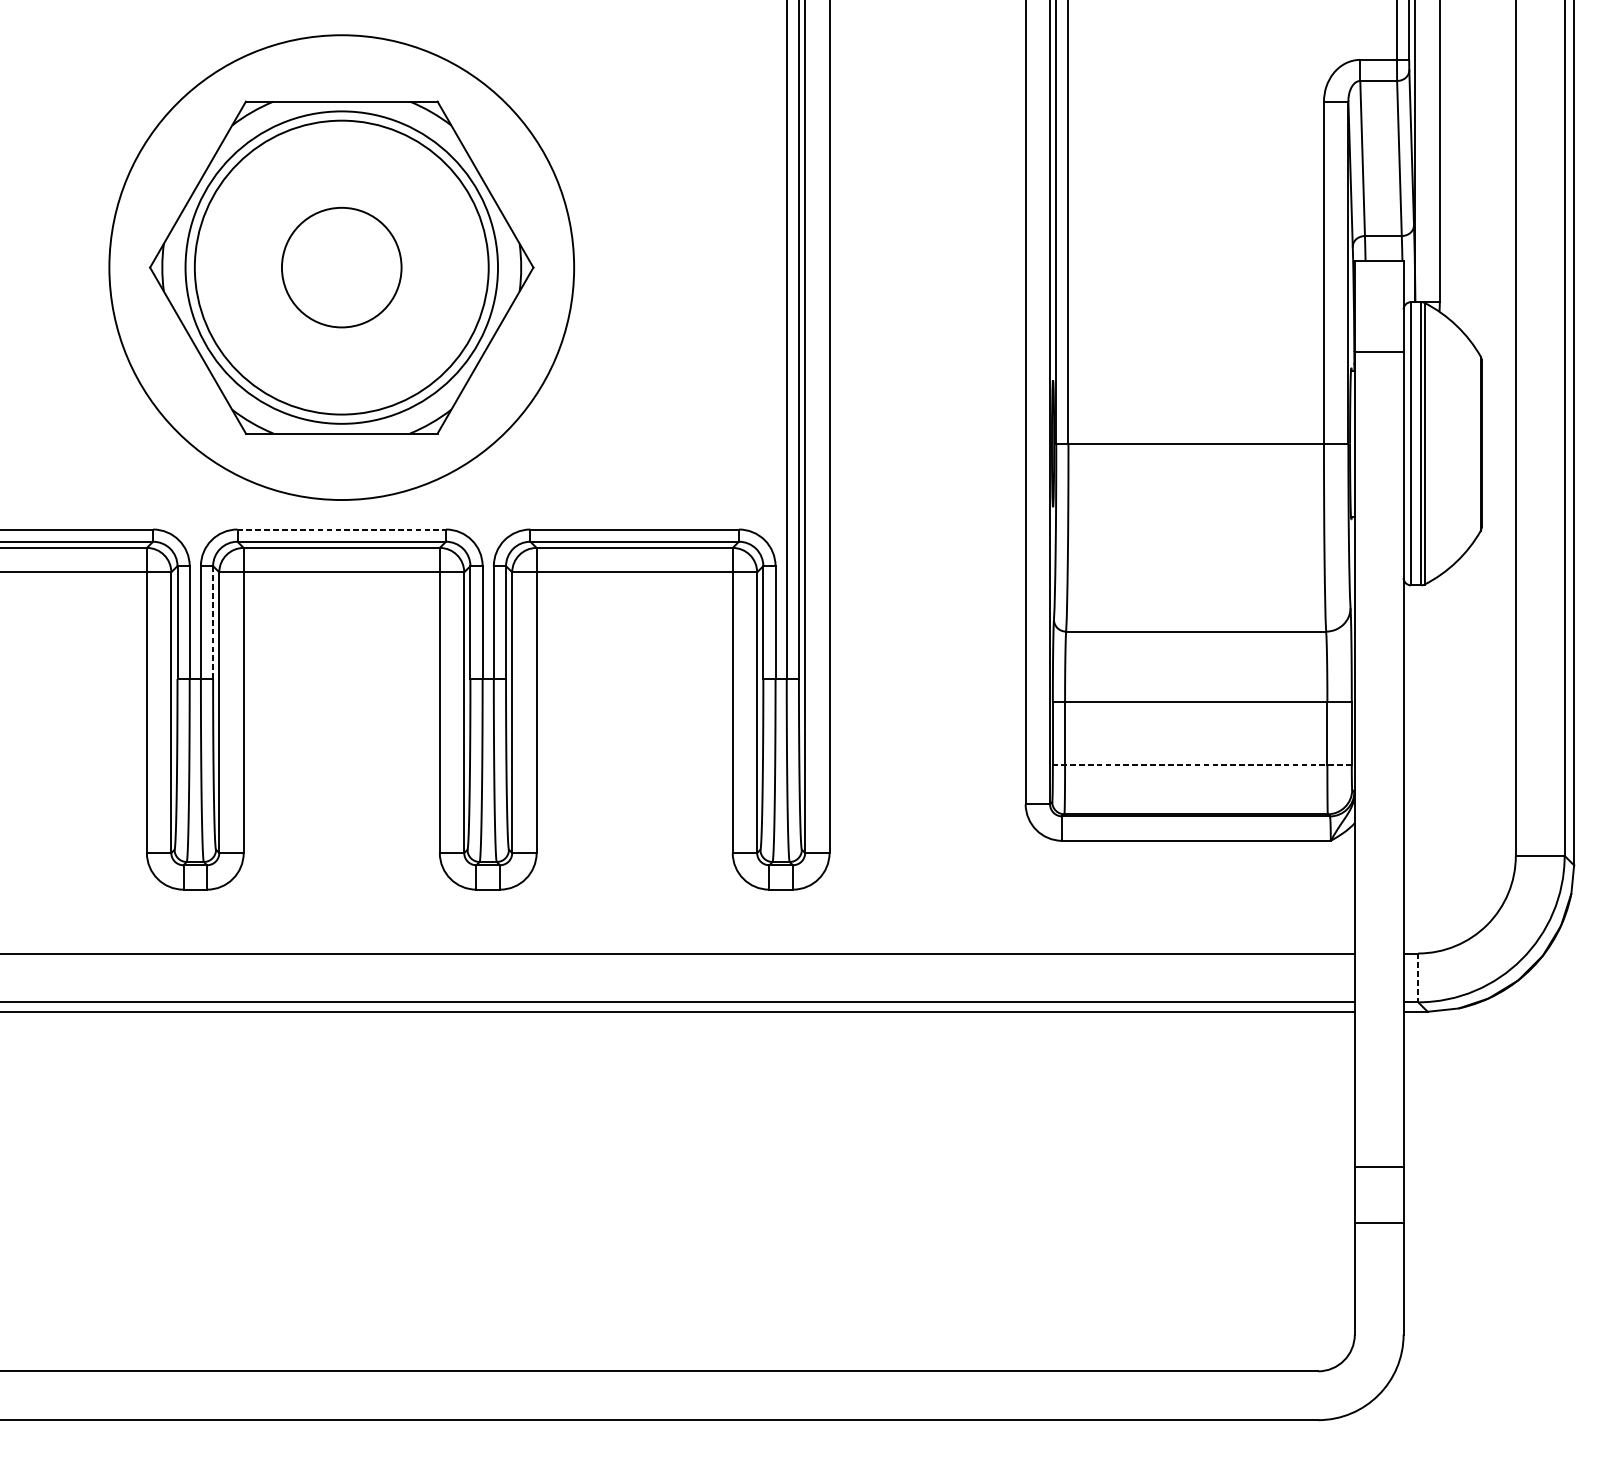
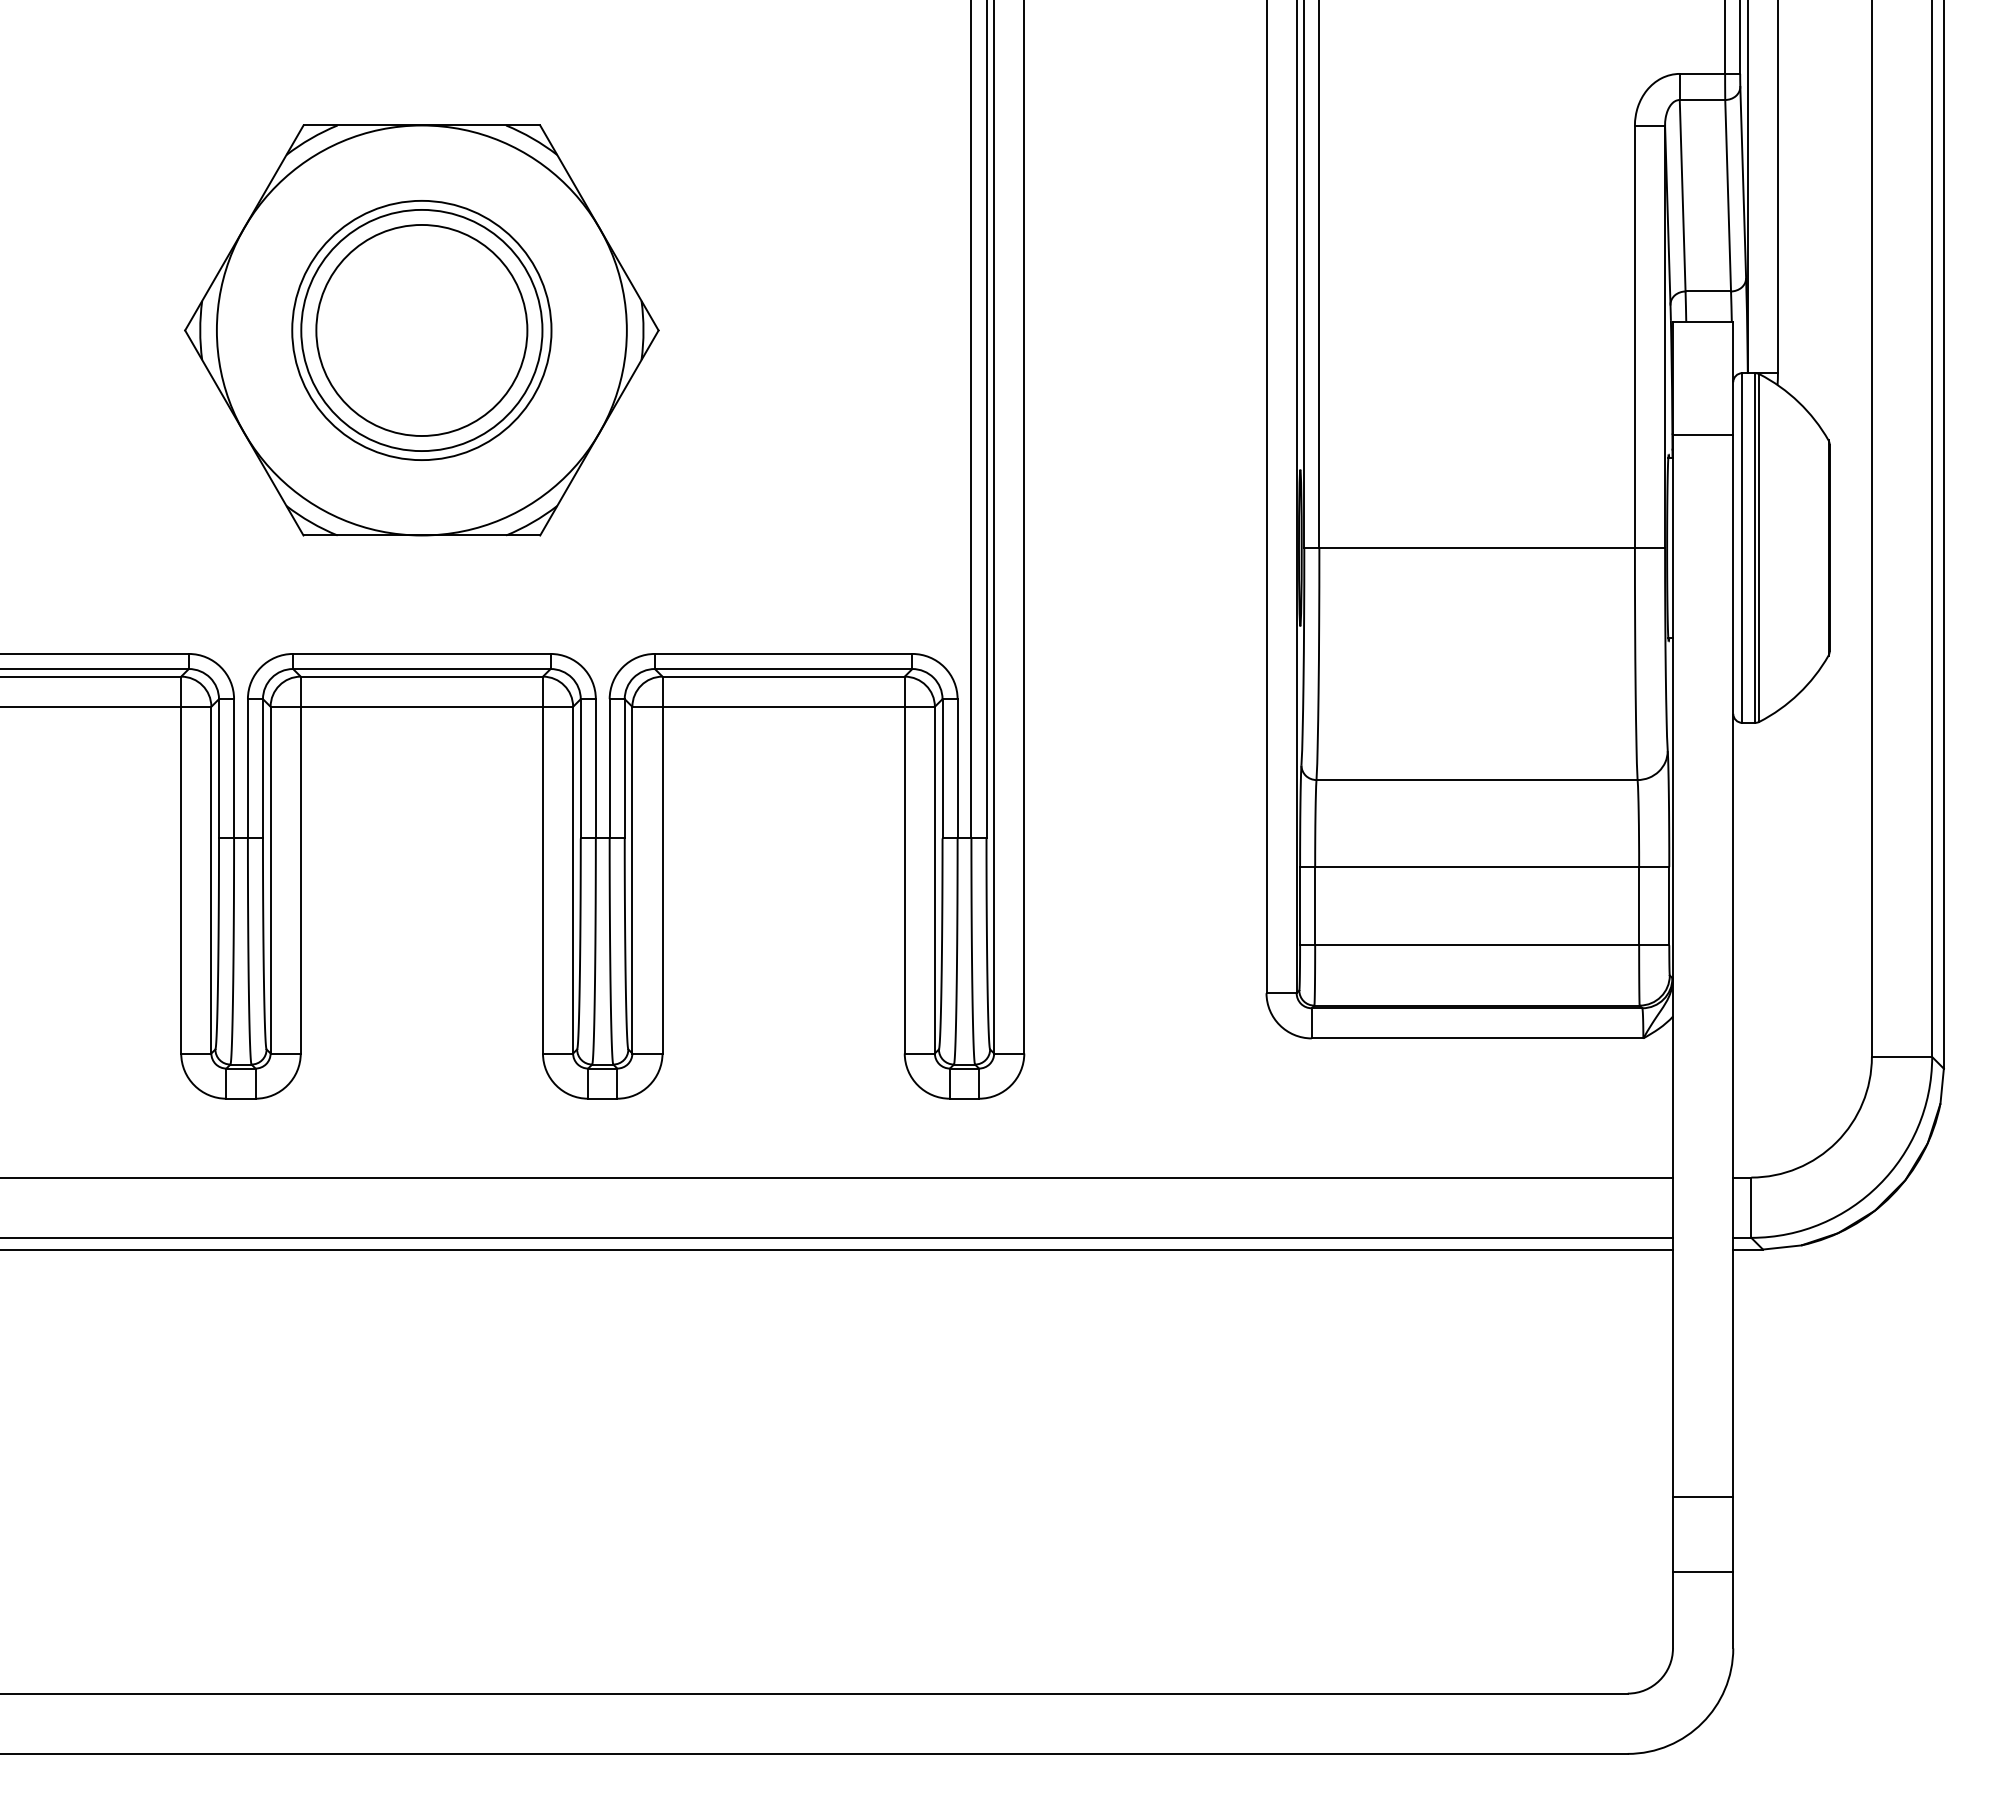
circle: (341, 267) -> (421, 330), size x0.62
circle: (341, 267) -> (421, 330), size x0.71
circle: (341, 267) -> (421, 330), size x0.71
circle: (341, 267) -> (421, 330), size x1.43
line: (341, 529) -> (421, 653), dashed -> solid
line: (212, 622) -> (262, 768), dashed -> solid
line: (1202, 765) -> (1484, 945), dashed -> solid
line: (1418, 978) -> (1751, 1208), dashed -> solid
line: (1378, 1166) -> (1702, 1496), moved
line: (1378, 1223) -> (1702, 1572), moved

